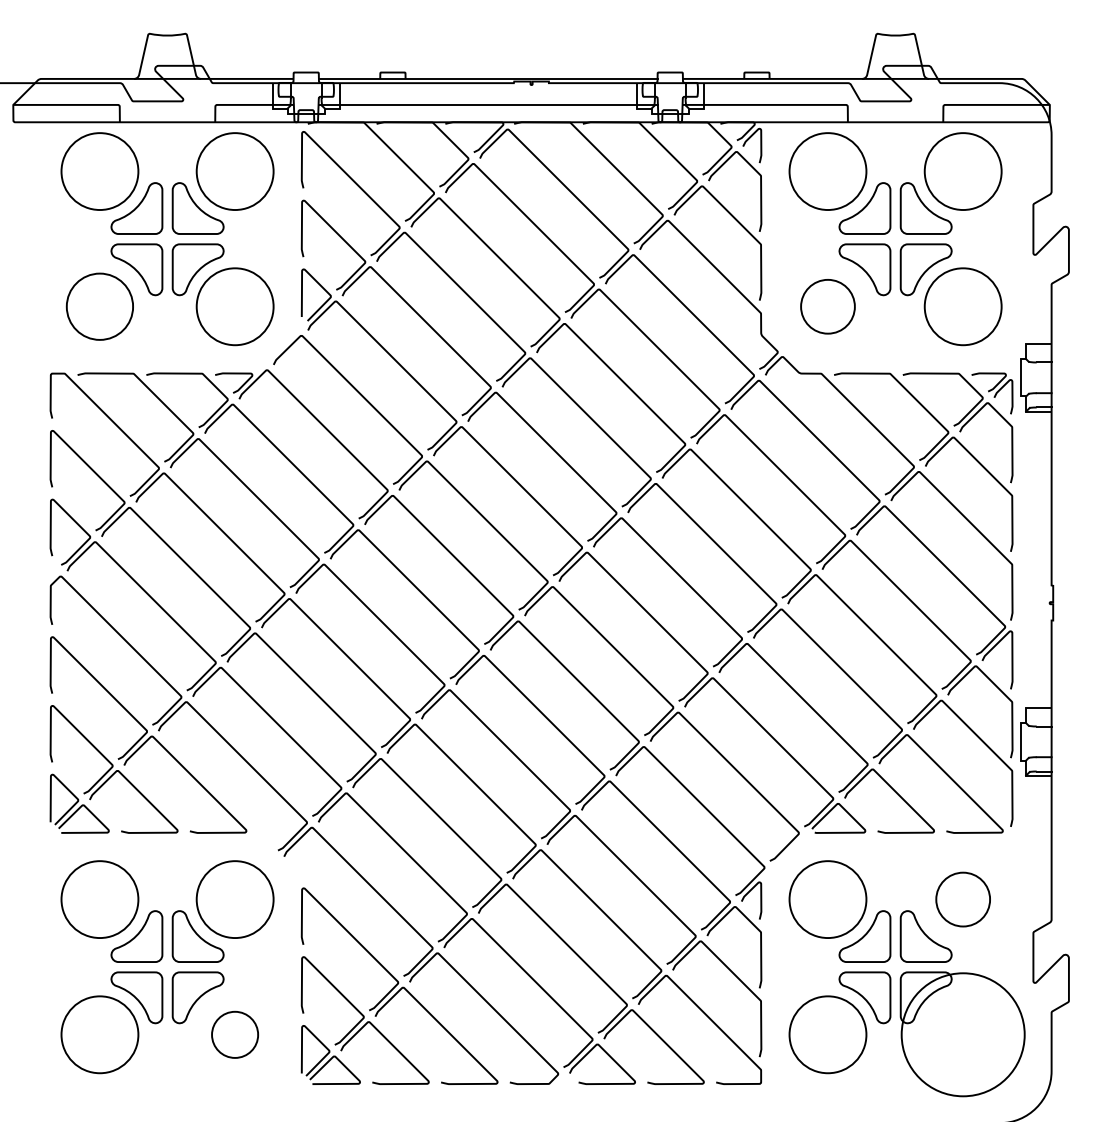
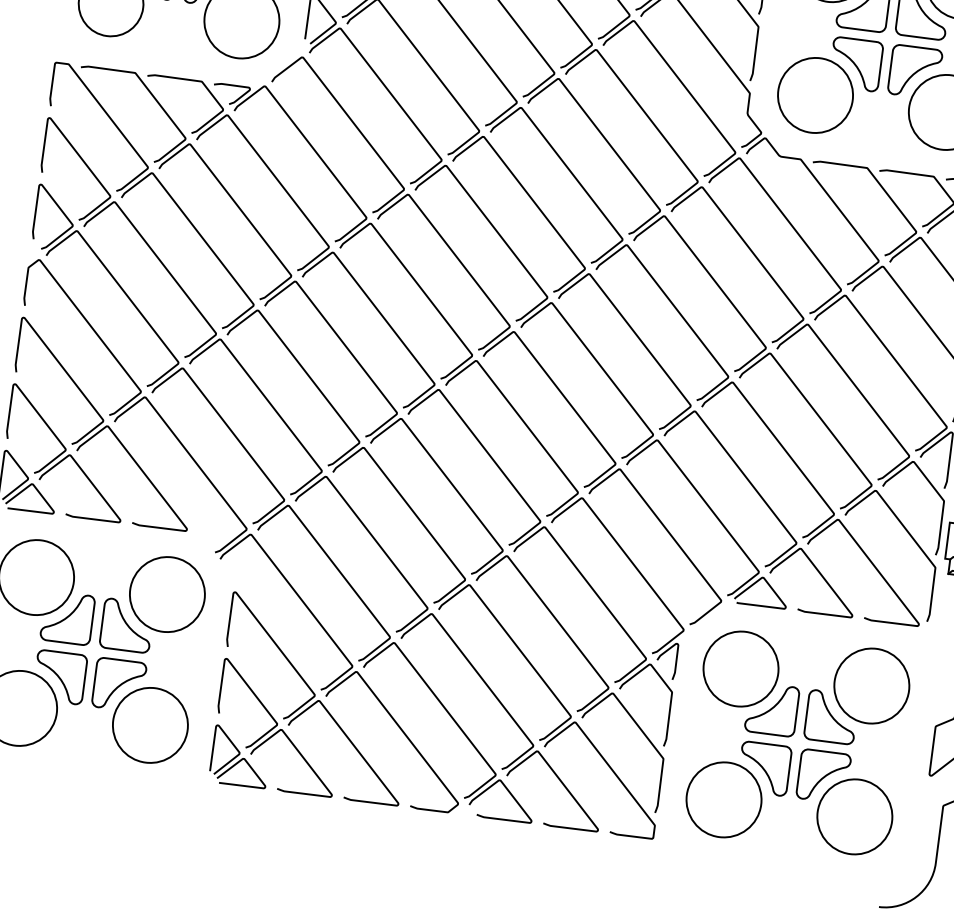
circle: (827, 306) -> (815, 95), size x1.43
circle: (962, 899) -> (871, 685), size x1.43
circle: (234, 1034) -> (149, 725), size x1.67
circle: (962, 1034) -> (854, 816), size x0.62

